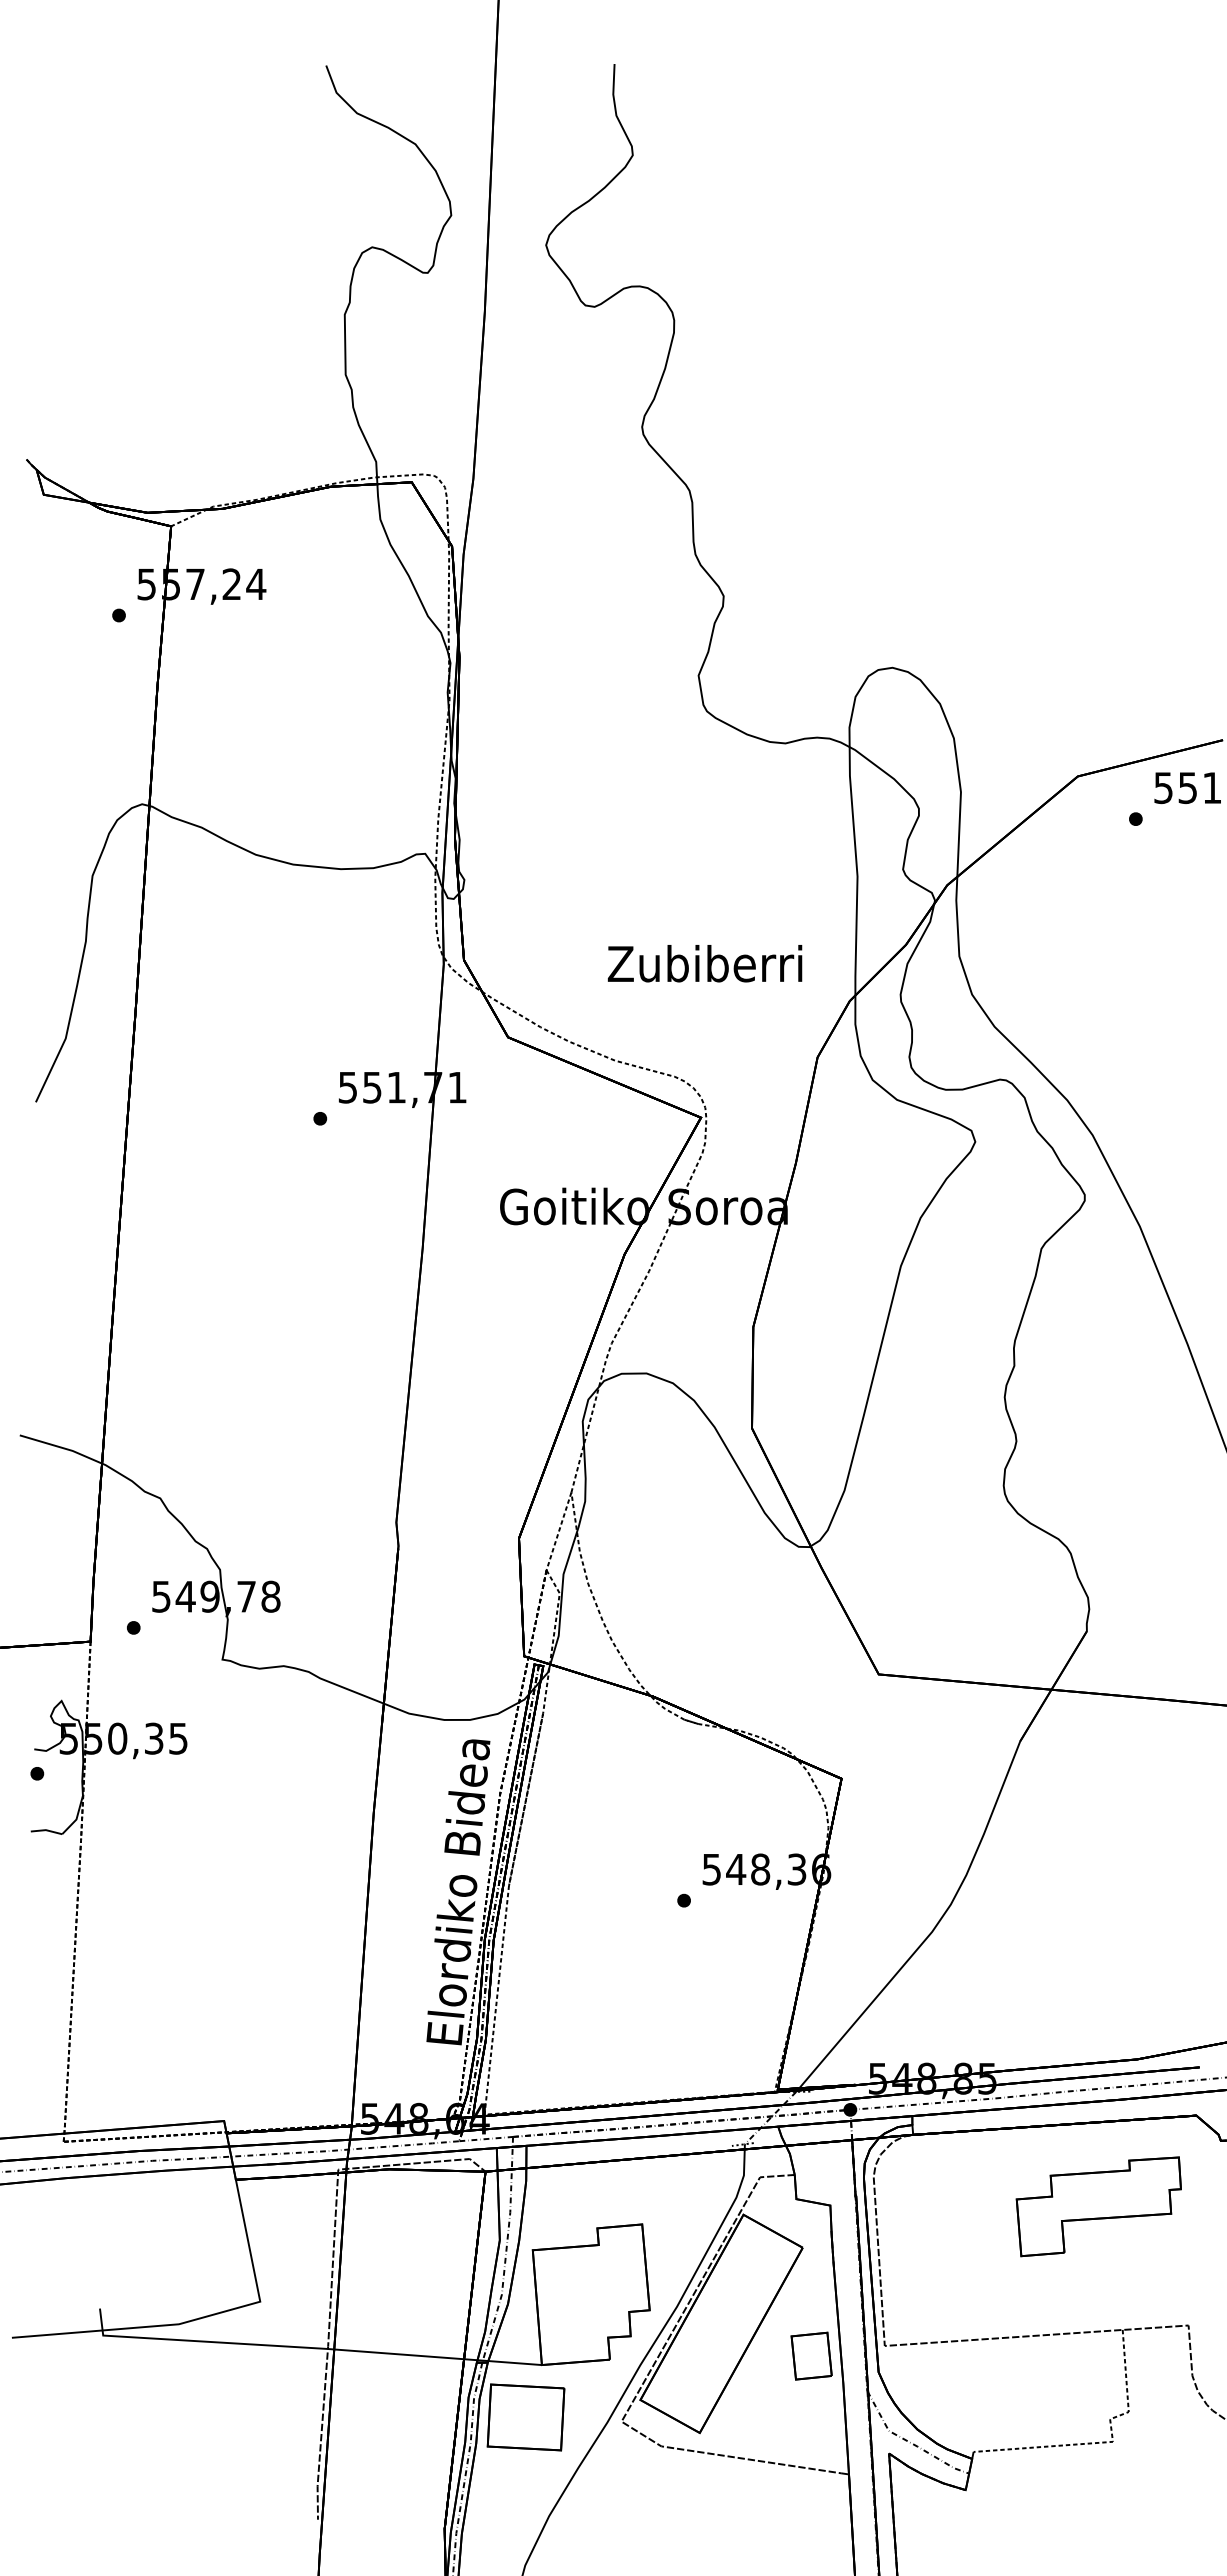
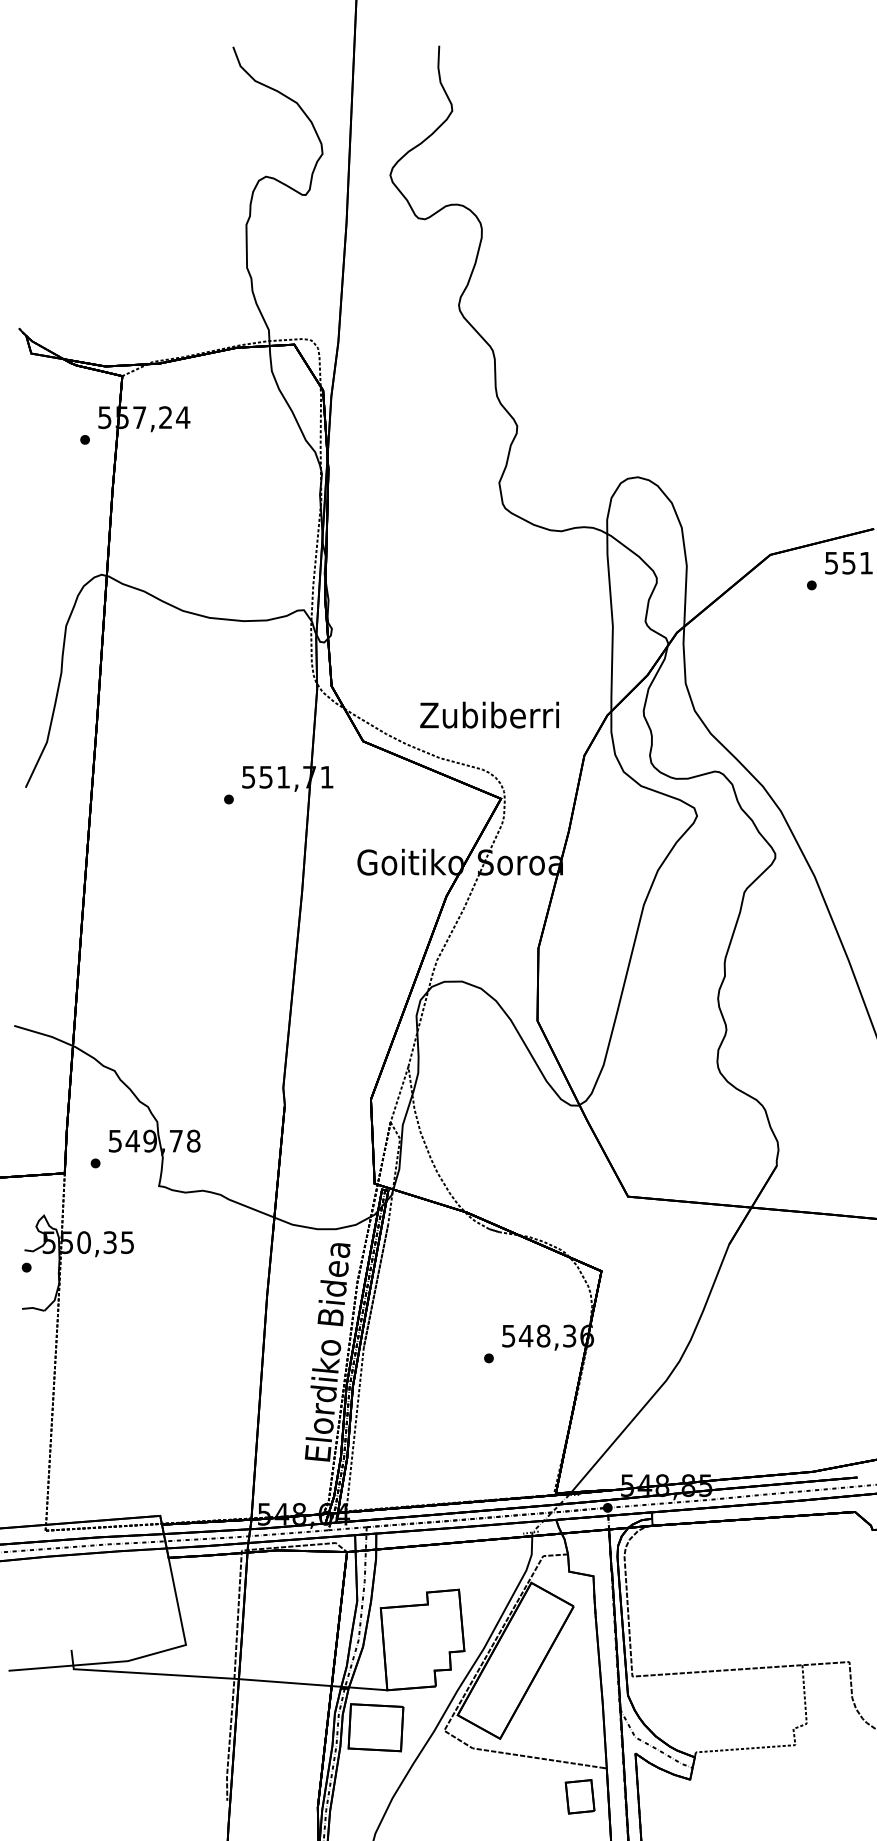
text: (704, 963) -> (489, 715), moved
part: (1098, 2206) -> (785, 1576), removed
part: (811, 2355) -> (580, 1796), moved

